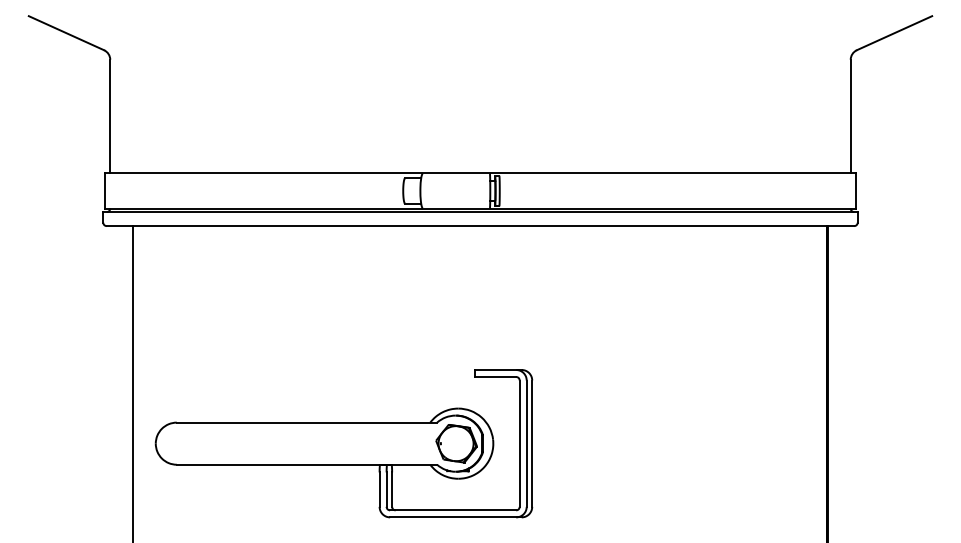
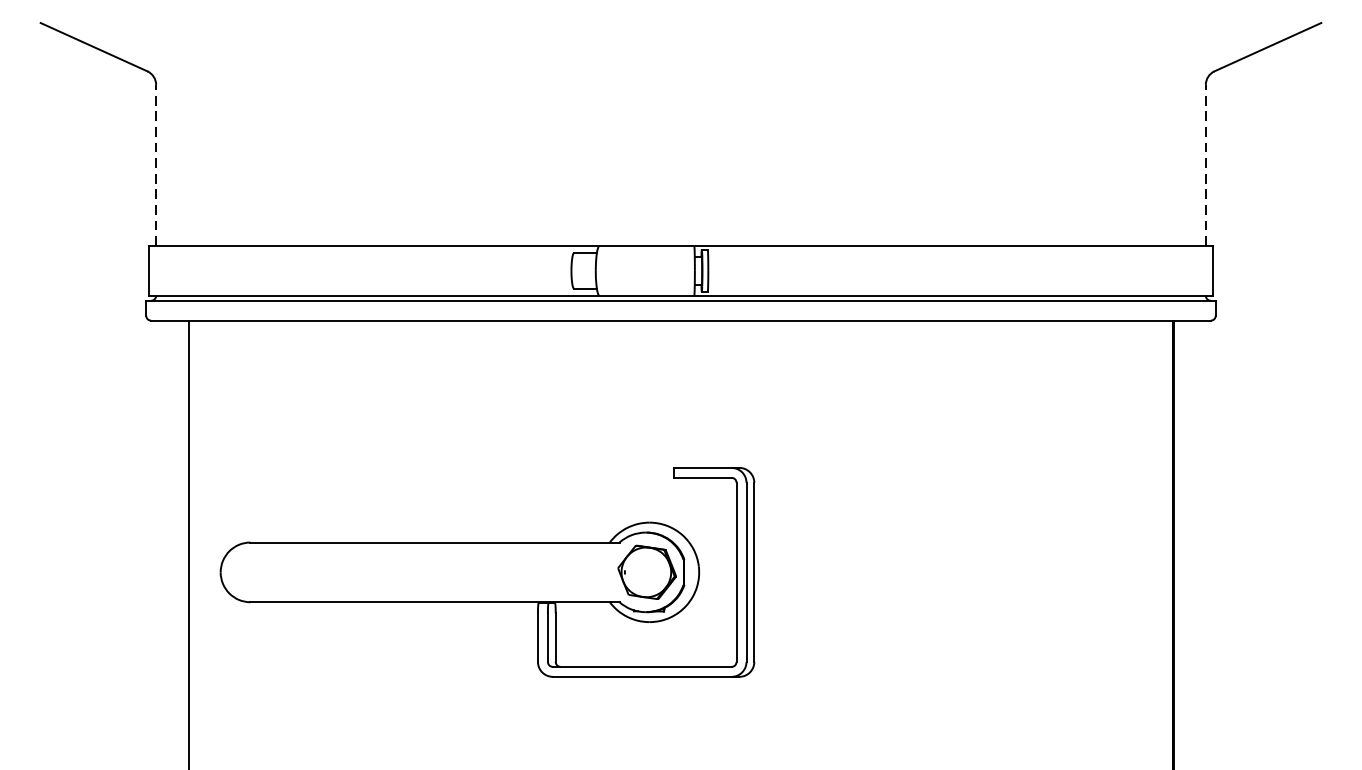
line: (110, 116) -> (156, 165), solid -> dashed
line: (850, 116) -> (1205, 165), solid -> dashed
part: (343, 443) -> (486, 572), moved

